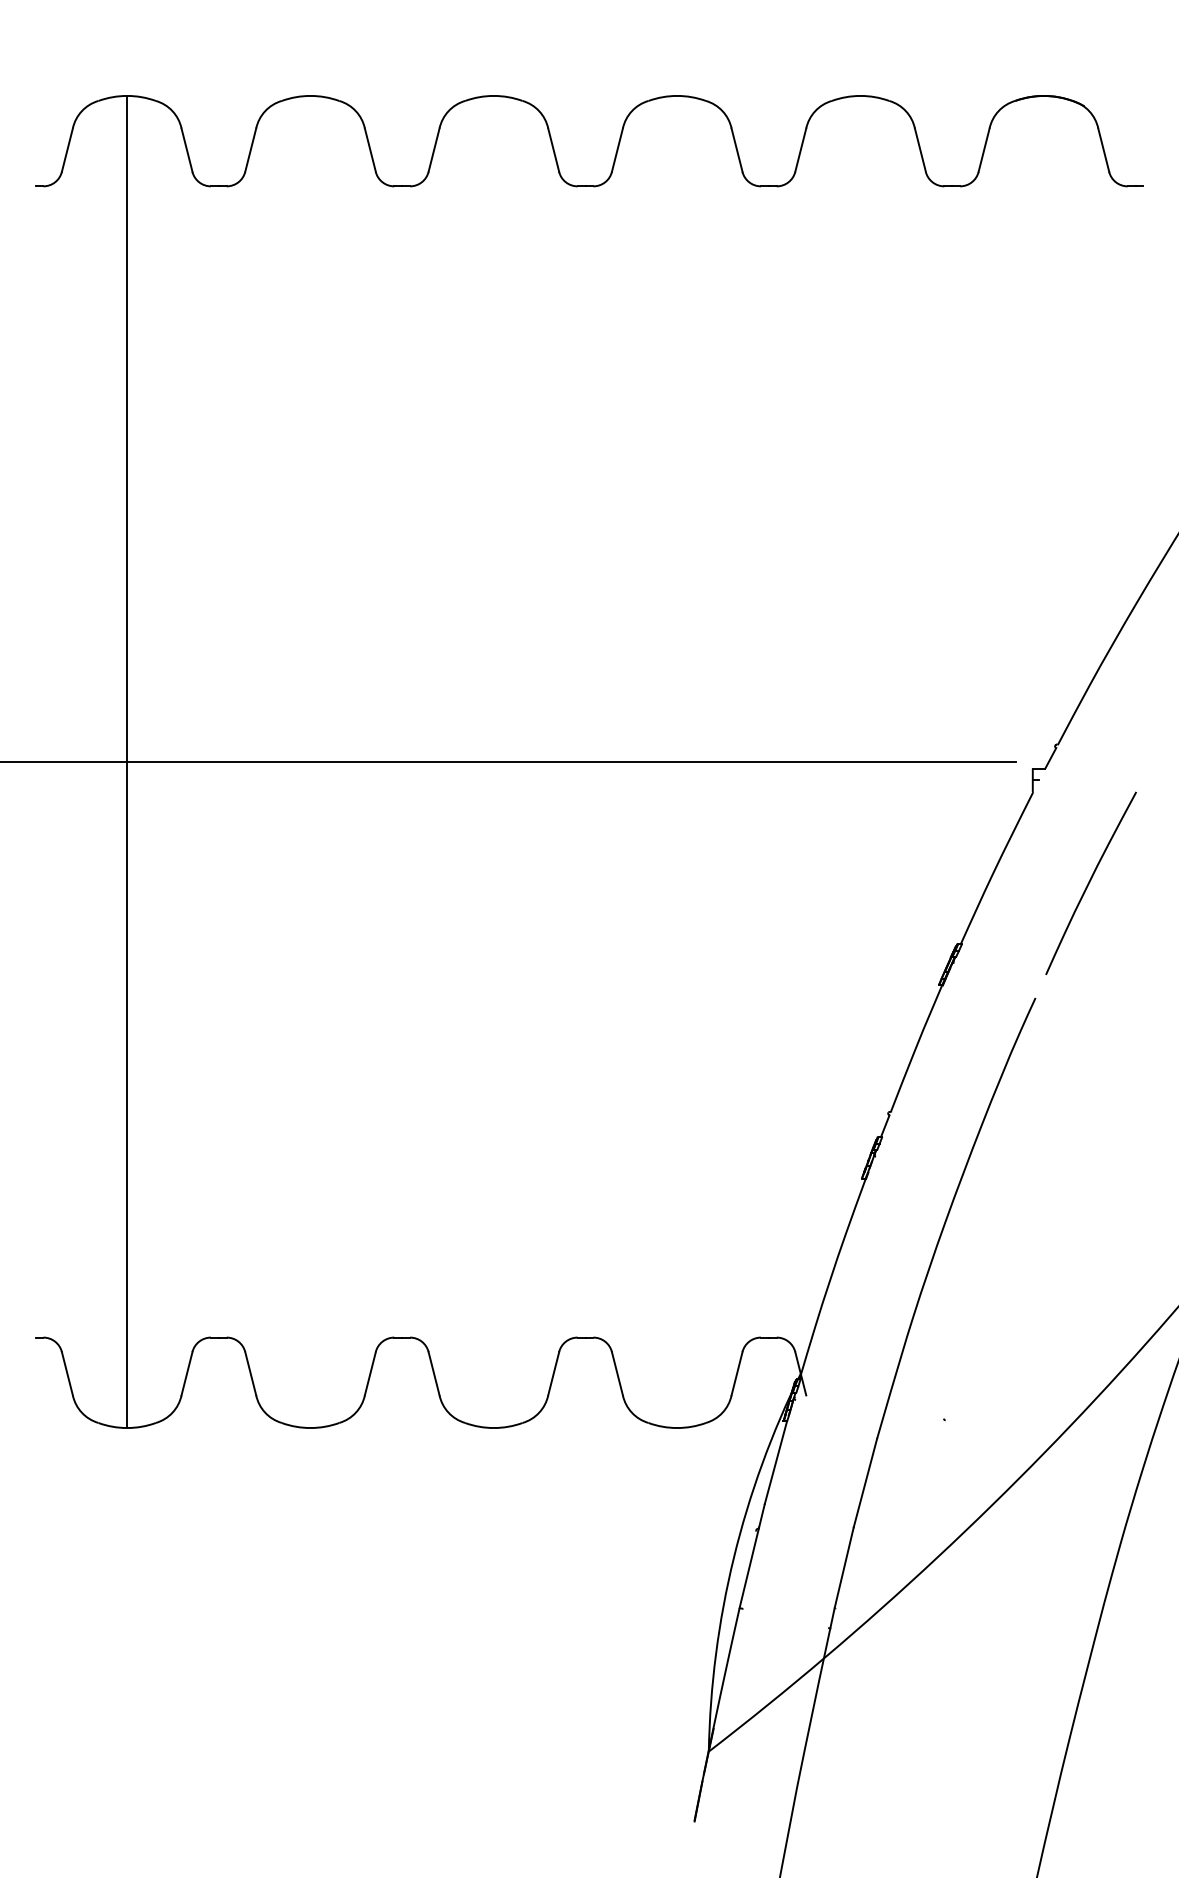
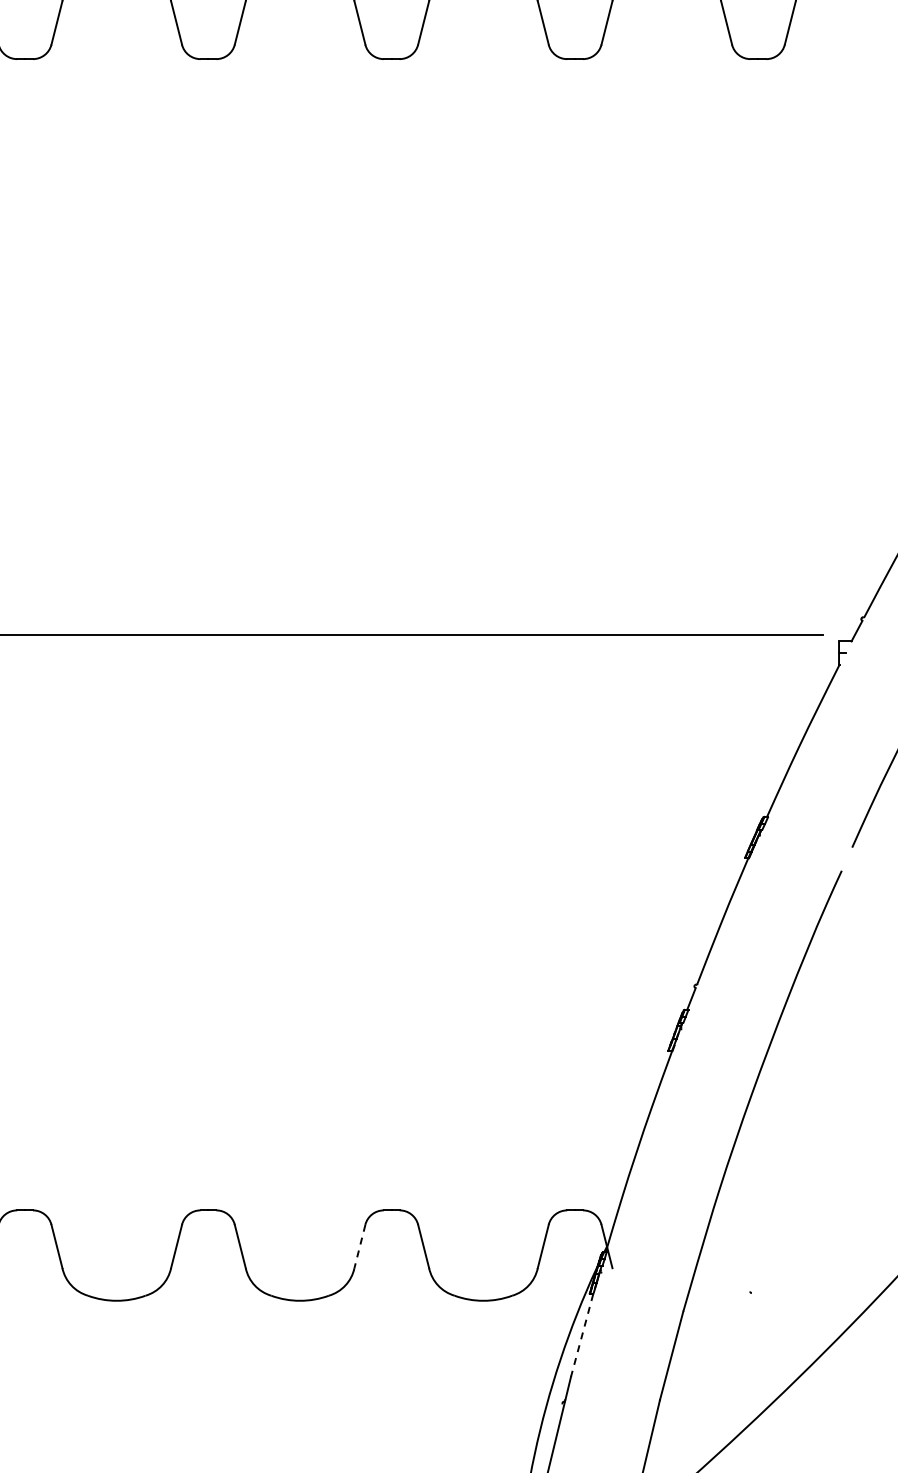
line: (553, 1374) -> (359, 1247), solid -> dashed
line: (775, 1462) -> (581, 1335), solid -> dashed

